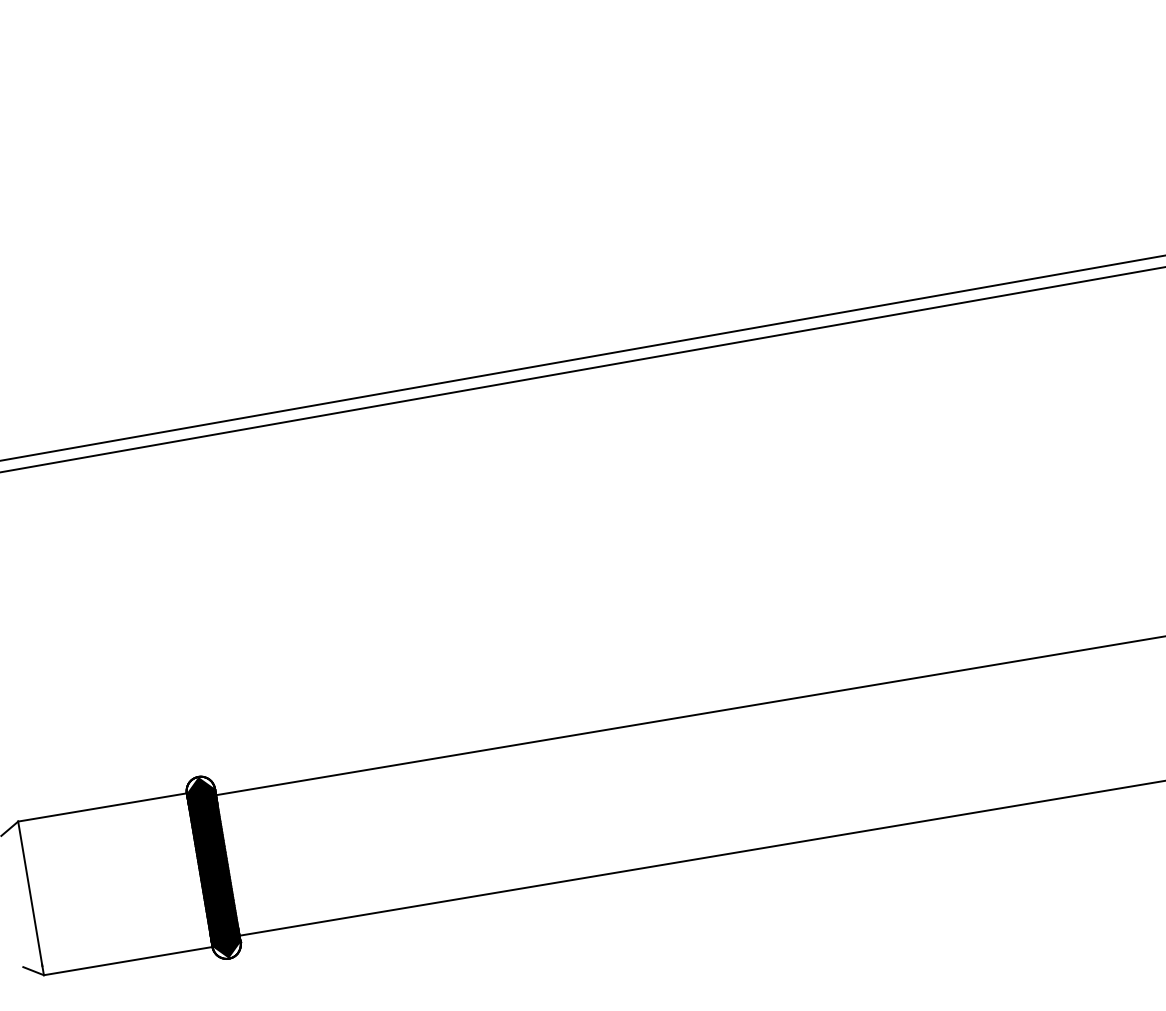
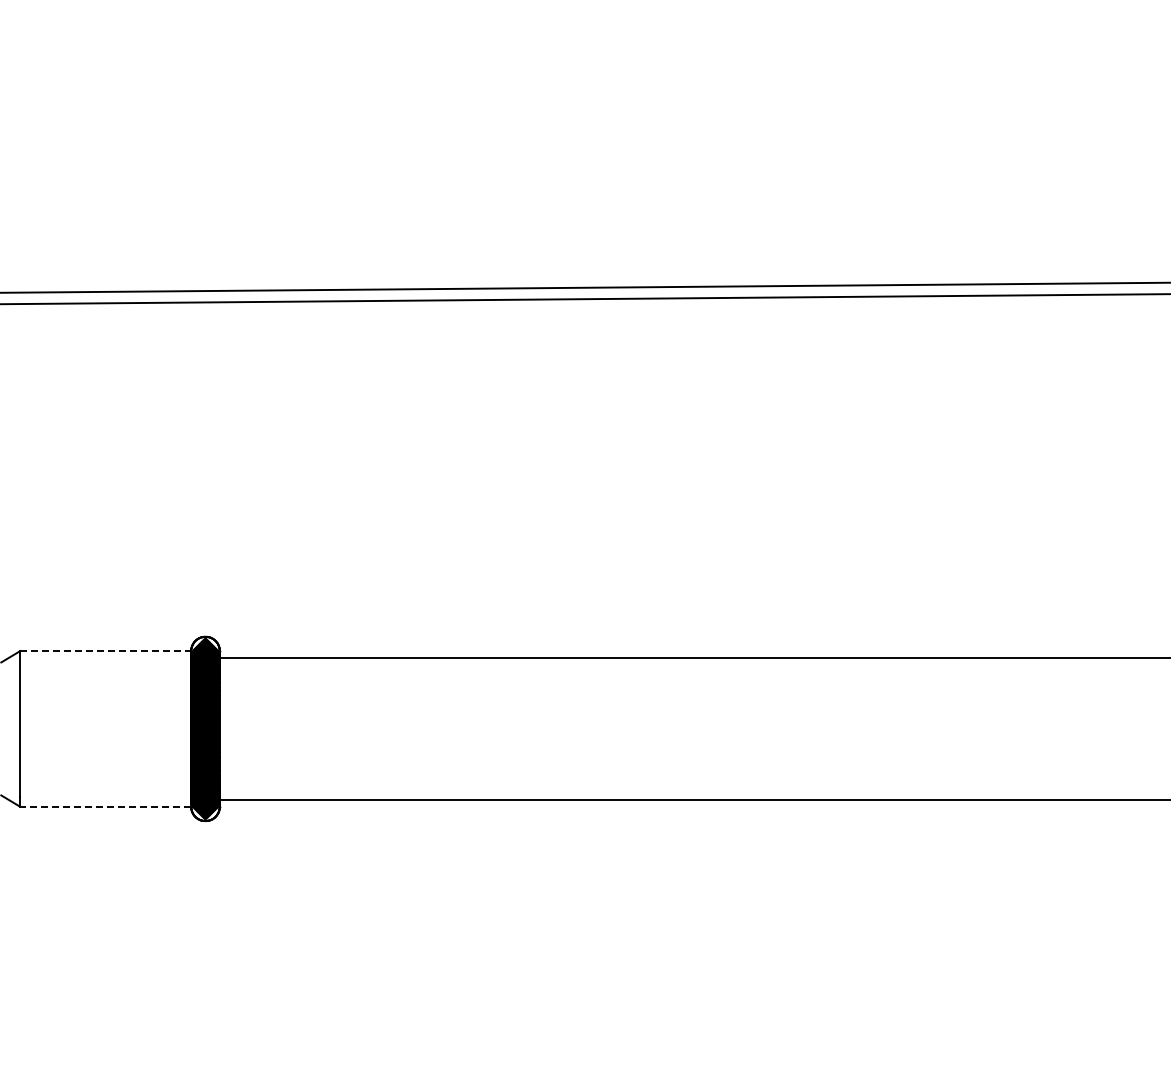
line: (103, 807) -> (106, 651), solid -> dashed
line: (127, 960) -> (105, 806), solid -> dashed

